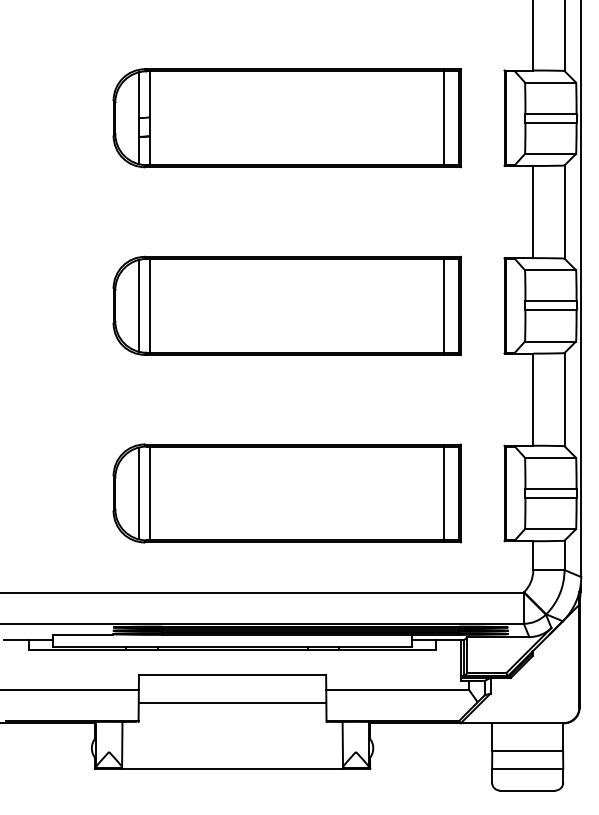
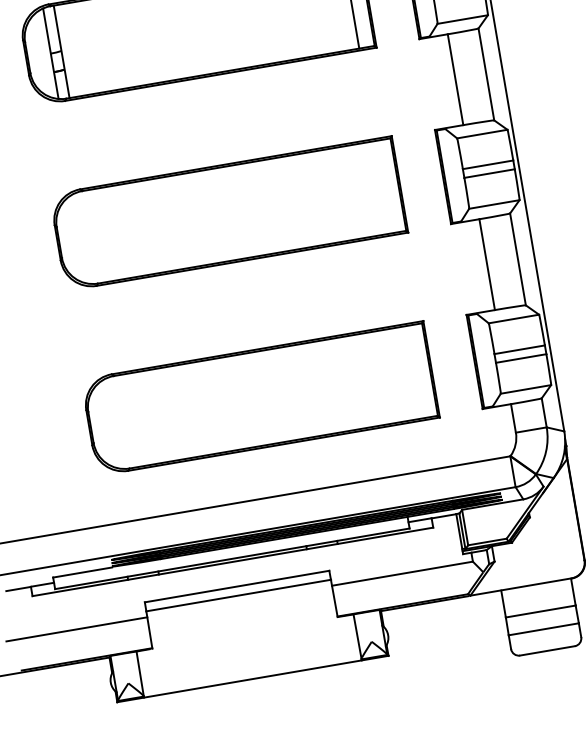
line: (138, 305) -> (82, 238), removed
line: (149, 305) -> (93, 236), removed
line: (443, 305) -> (382, 186), removed
line: (138, 493) -> (113, 423), removed
line: (149, 493) -> (124, 421), removed
line: (443, 493) -> (414, 372), removed
line: (232, 702) -> (238, 595), moved

